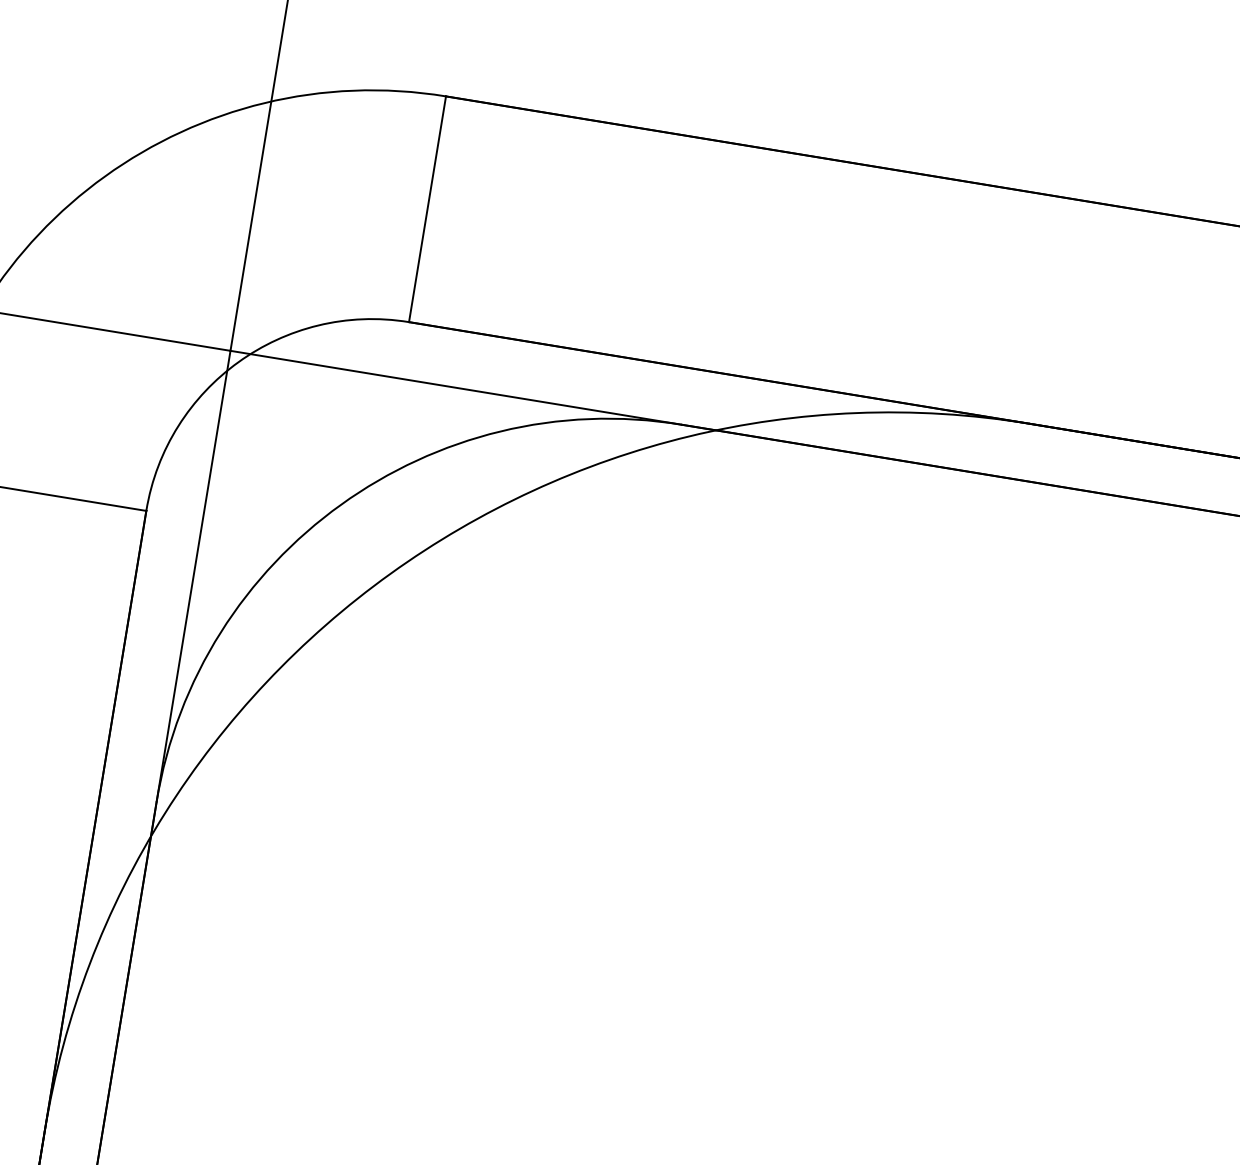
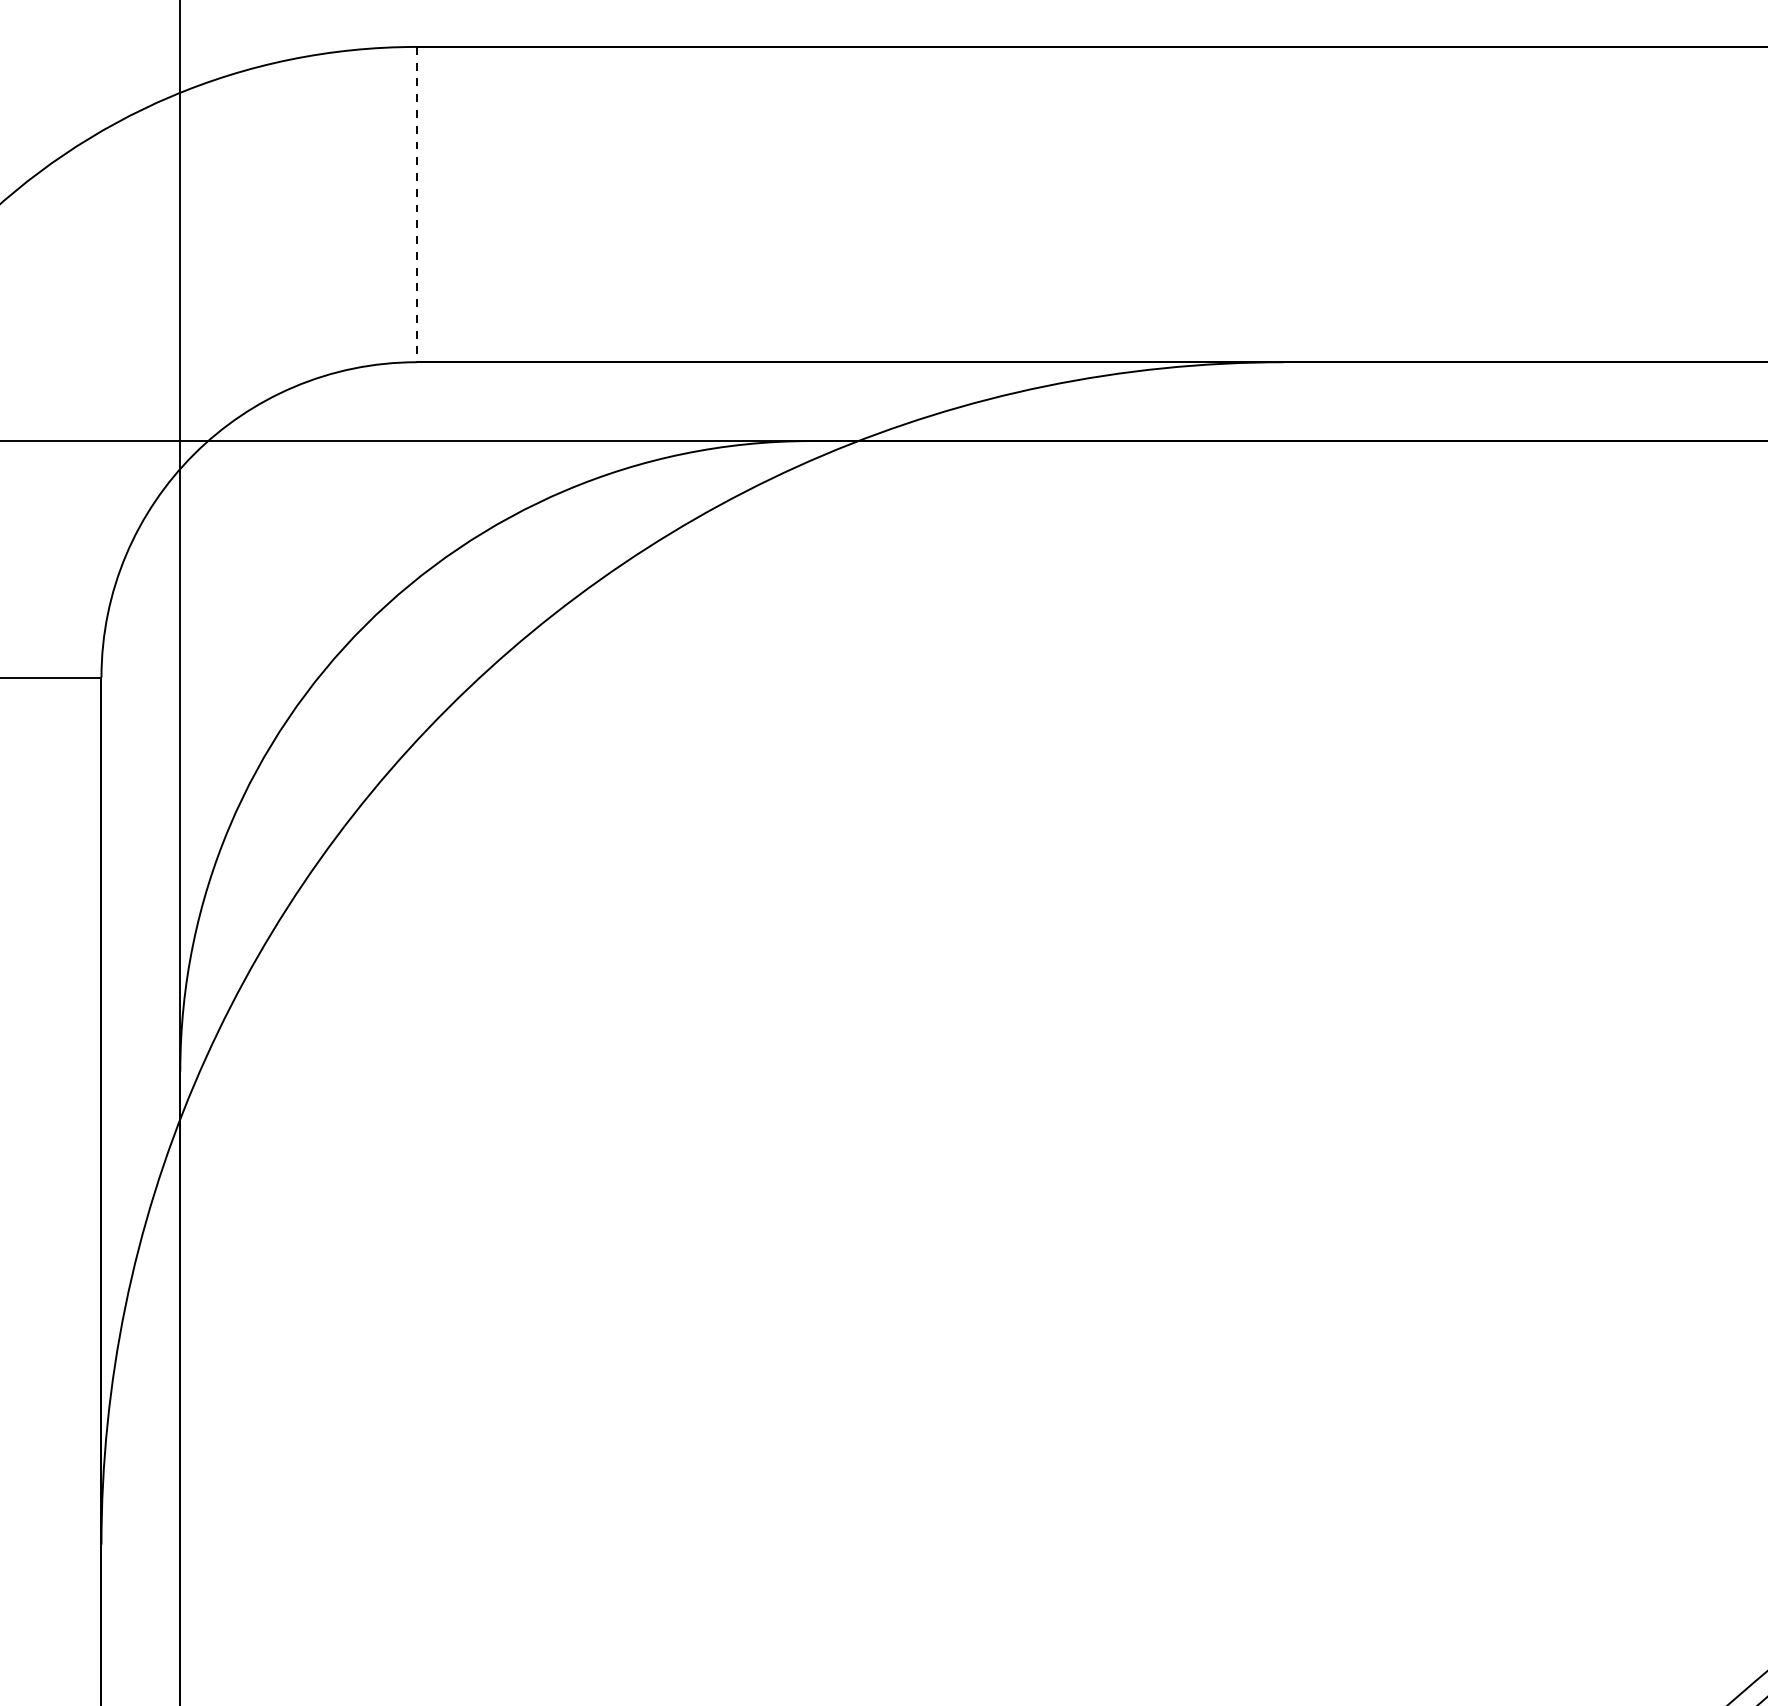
line: (427, 209) -> (416, 204), solid -> dashed

